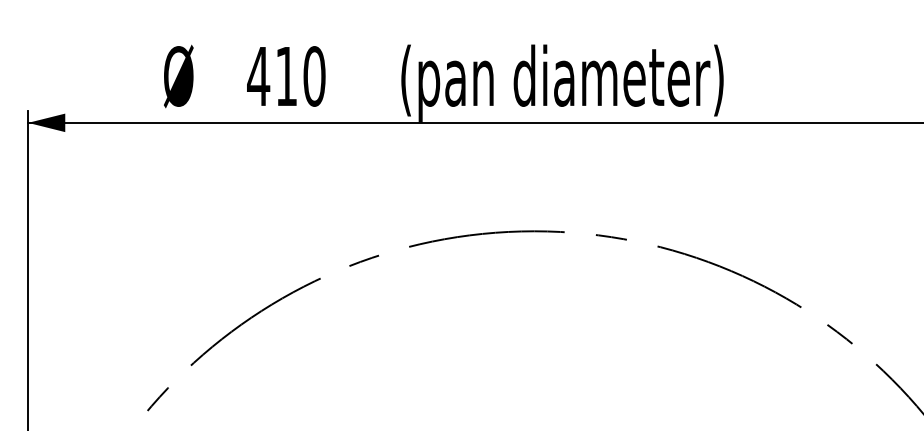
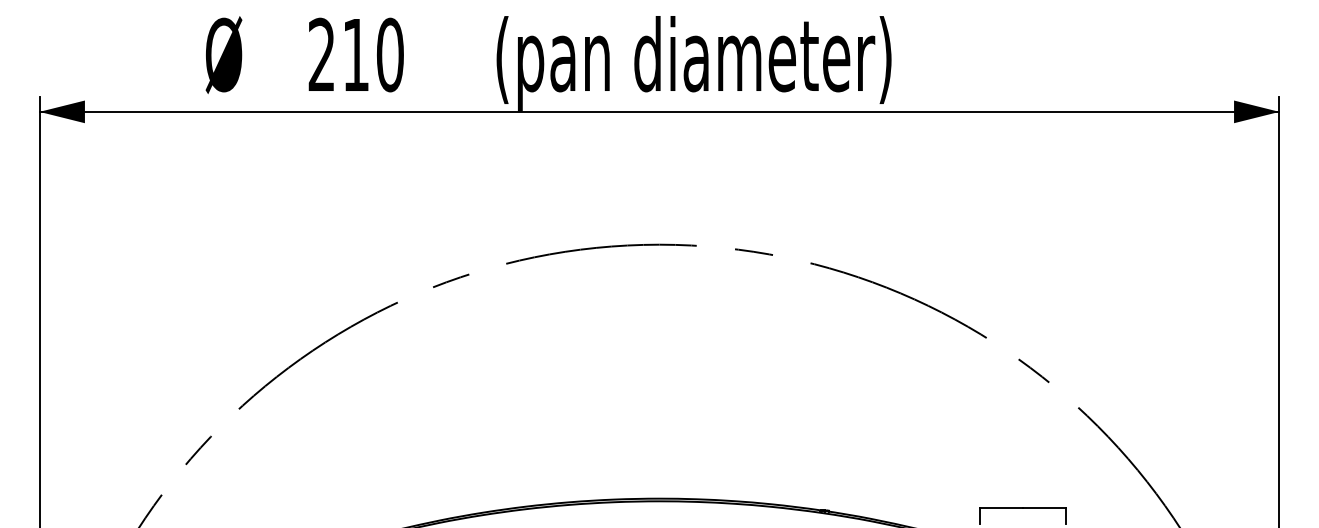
text: (258, 75) -> (321, 53), 410 -> 210

